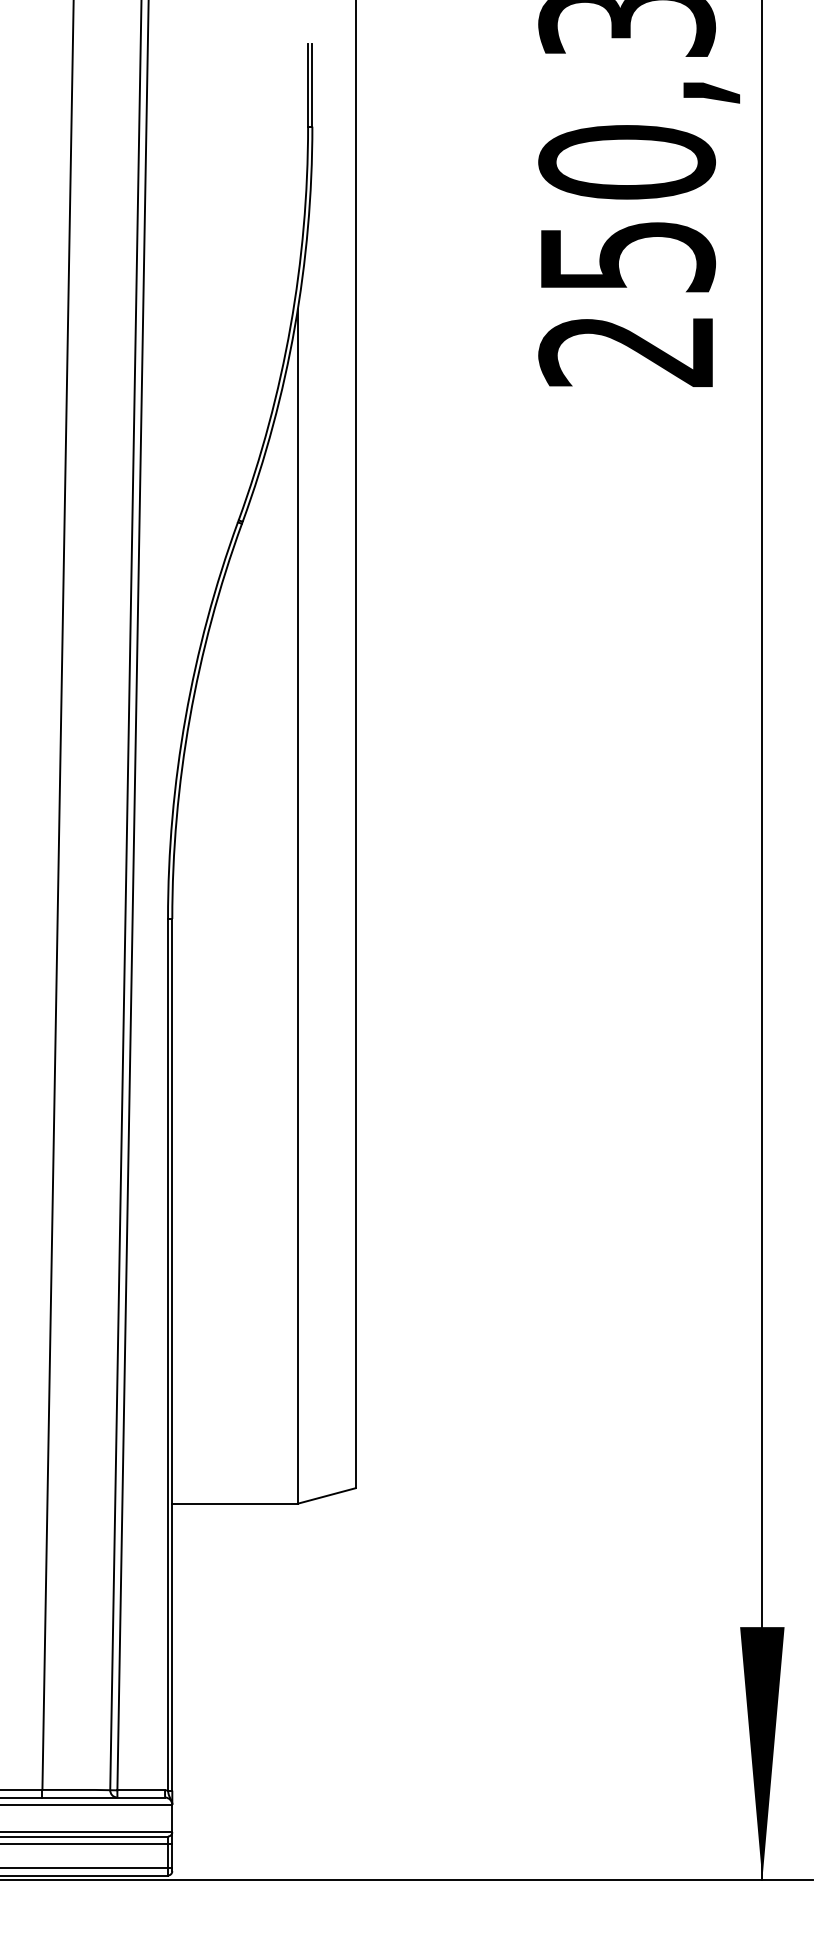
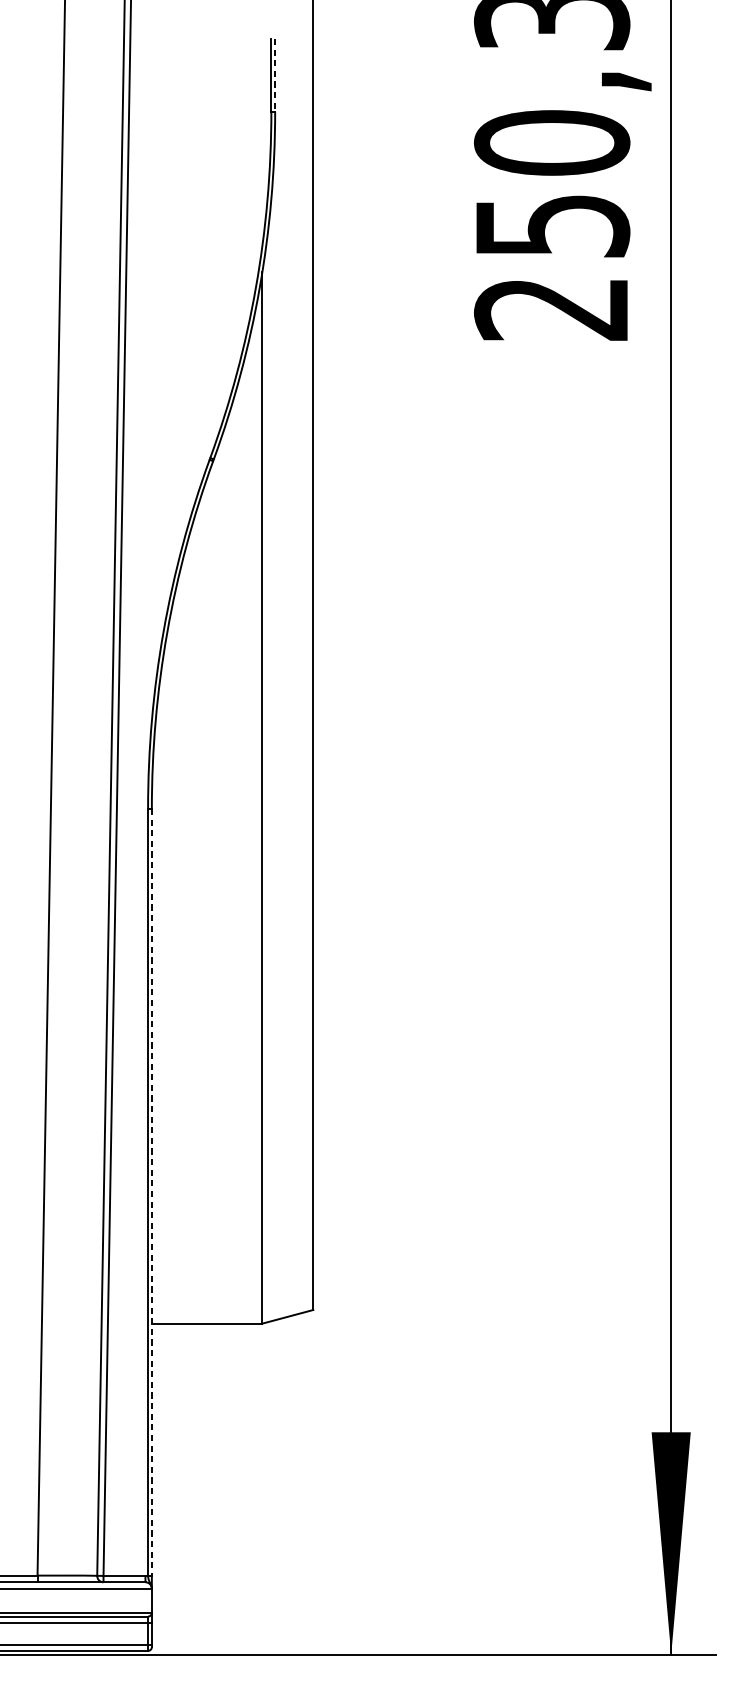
line: (312, 85) -> (275, 75), solid -> dashed
line: (172, 1354) -> (152, 1192), solid -> dashed

